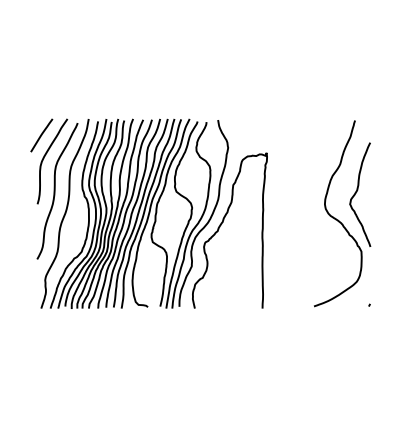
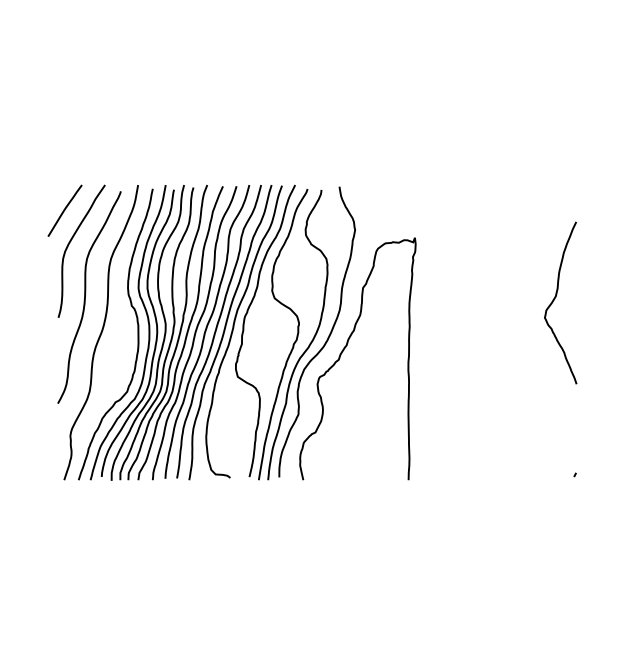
curve: (335, 217) -> (522, 338), removed

